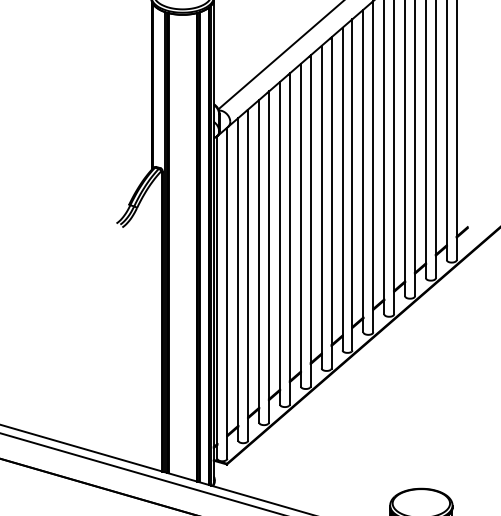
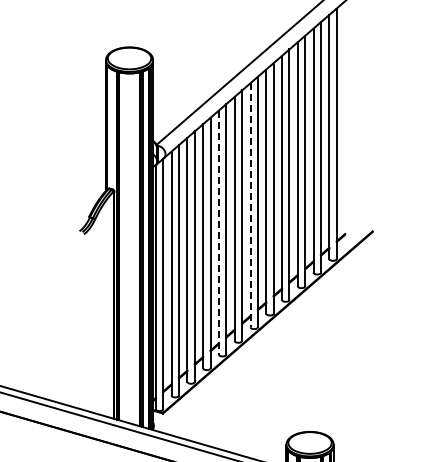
line: (342, 189) -> (250, 205), solid -> dashed
line: (300, 226) -> (218, 233), solid -> dashed

